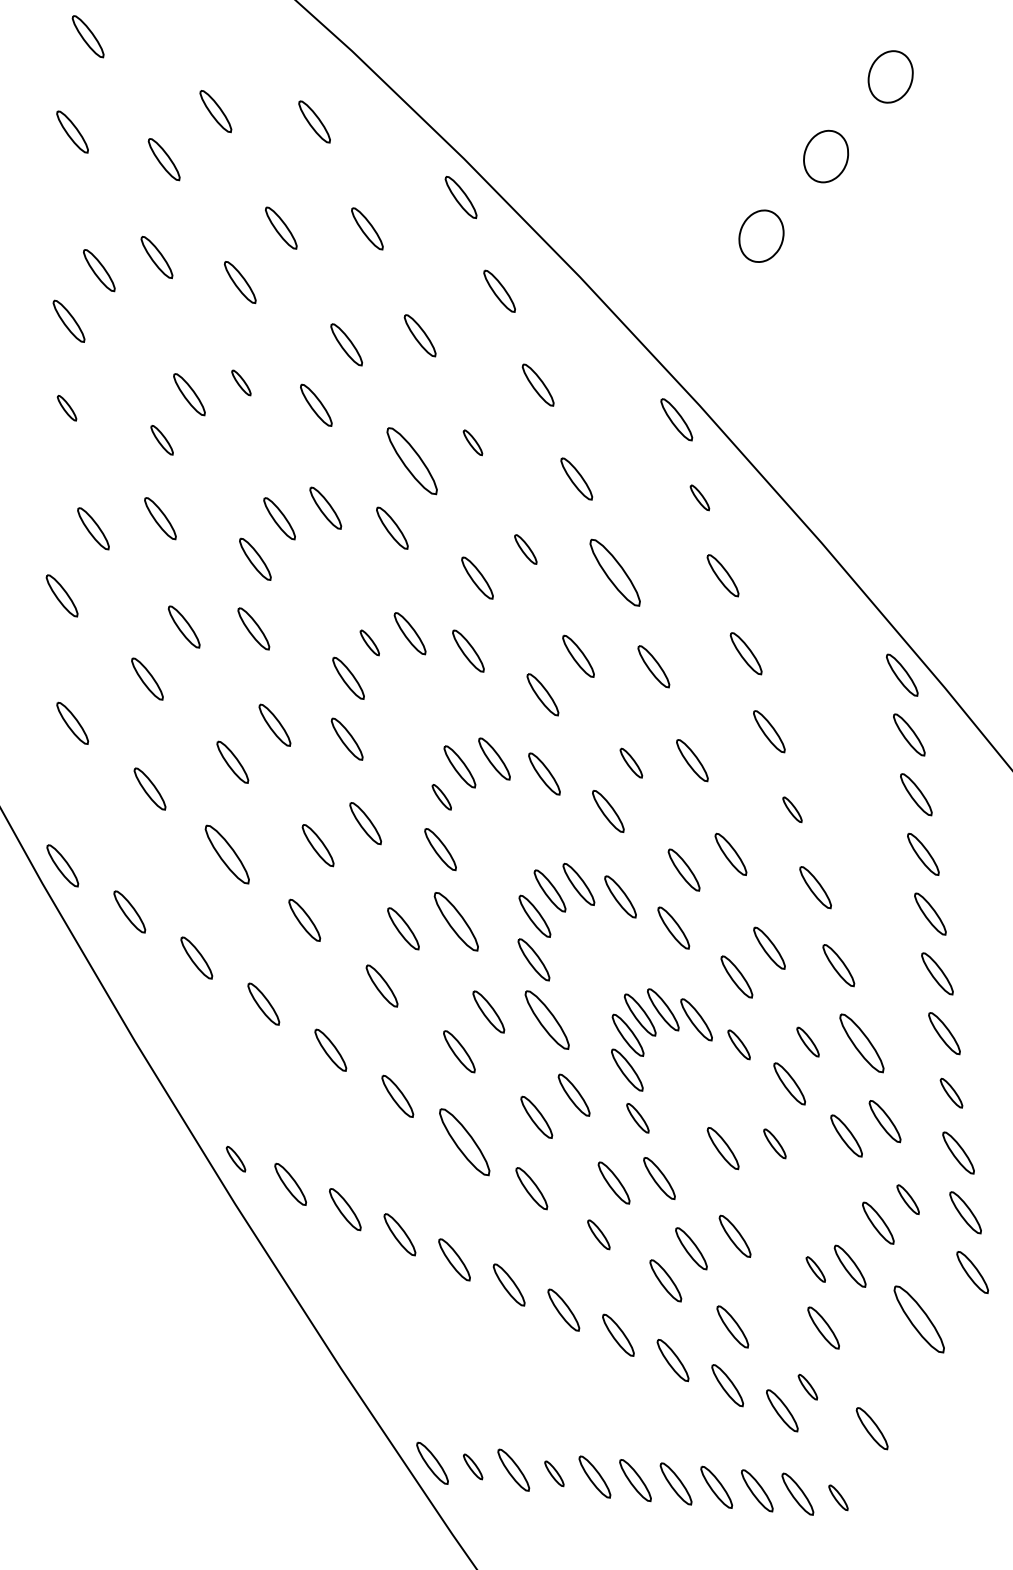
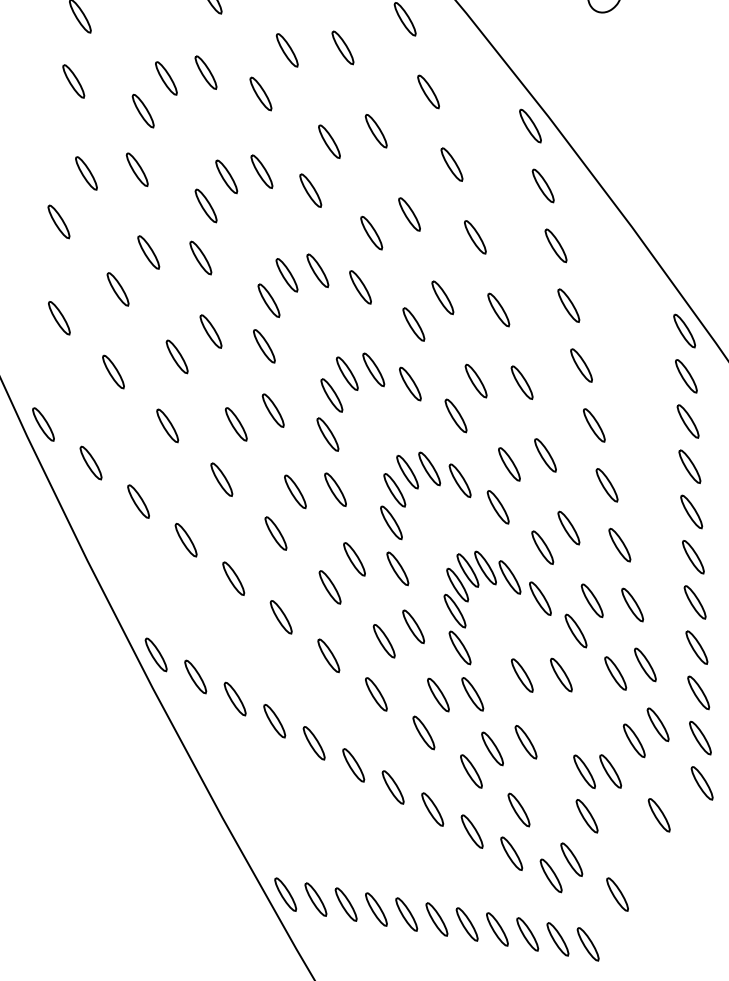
part: (241, 382) -> (206, 72), size x1.67
part: (66, 407) -> (73, 80), size x1.67
part: (161, 439) -> (142, 110), size x1.43
part: (472, 442) -> (375, 131), size x1.67
part: (411, 461) -> (329, 141), size x0.62
part: (699, 497) -> (542, 185), size x1.67
part: (525, 549) -> (409, 214), size x1.43
part: (615, 572) -> (475, 237), size x0.62
part: (369, 642) -> (286, 275), size x1.67
part: (631, 762) -> (476, 380), size x1.43
part: (441, 796) -> (331, 394), size x1.67
part: (792, 809) -> (594, 425), size x1.67
part: (227, 854) -> (167, 425), size x0.71
part: (456, 921) -> (335, 489), size x0.71
part: (546, 1019) -> (397, 568), size x0.71
part: (807, 1041) -> (591, 600), size x1.43
part: (861, 1043) -> (632, 604), size x0.71
part: (738, 1044) -> (539, 598), size x1.43
part: (951, 1092) -> (696, 646), size x1.43
part: (637, 1117) -> (459, 647), size x1.43
part: (464, 1142) -> (328, 655), size x0.62
part: (774, 1143) -> (561, 674), size x1.43
part: (235, 1158) -> (155, 654), size x1.67
part: (907, 1199) -> (657, 724), size x1.43
part: (598, 1234) -> (423, 732), size x1.43
part: (815, 1269) -> (584, 771), size x1.67
part: (918, 1318) -> (658, 814), size x0.62
part: (807, 1386) -> (571, 859), size x1.67
part: (472, 1466) -> (315, 899), size x1.67
part: (554, 1473) -> (376, 909), size x1.67
part: (838, 1497) -> (588, 944), size x1.67

